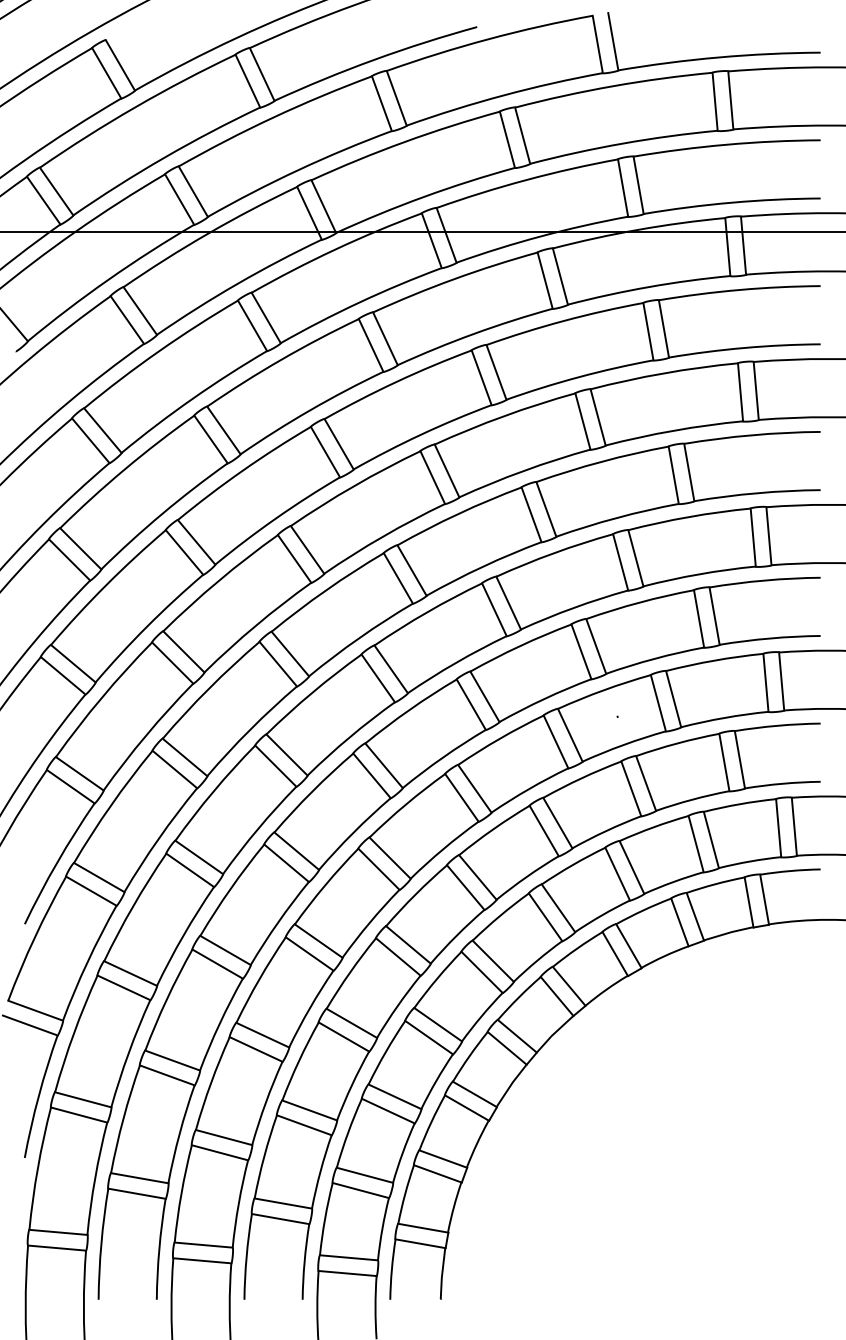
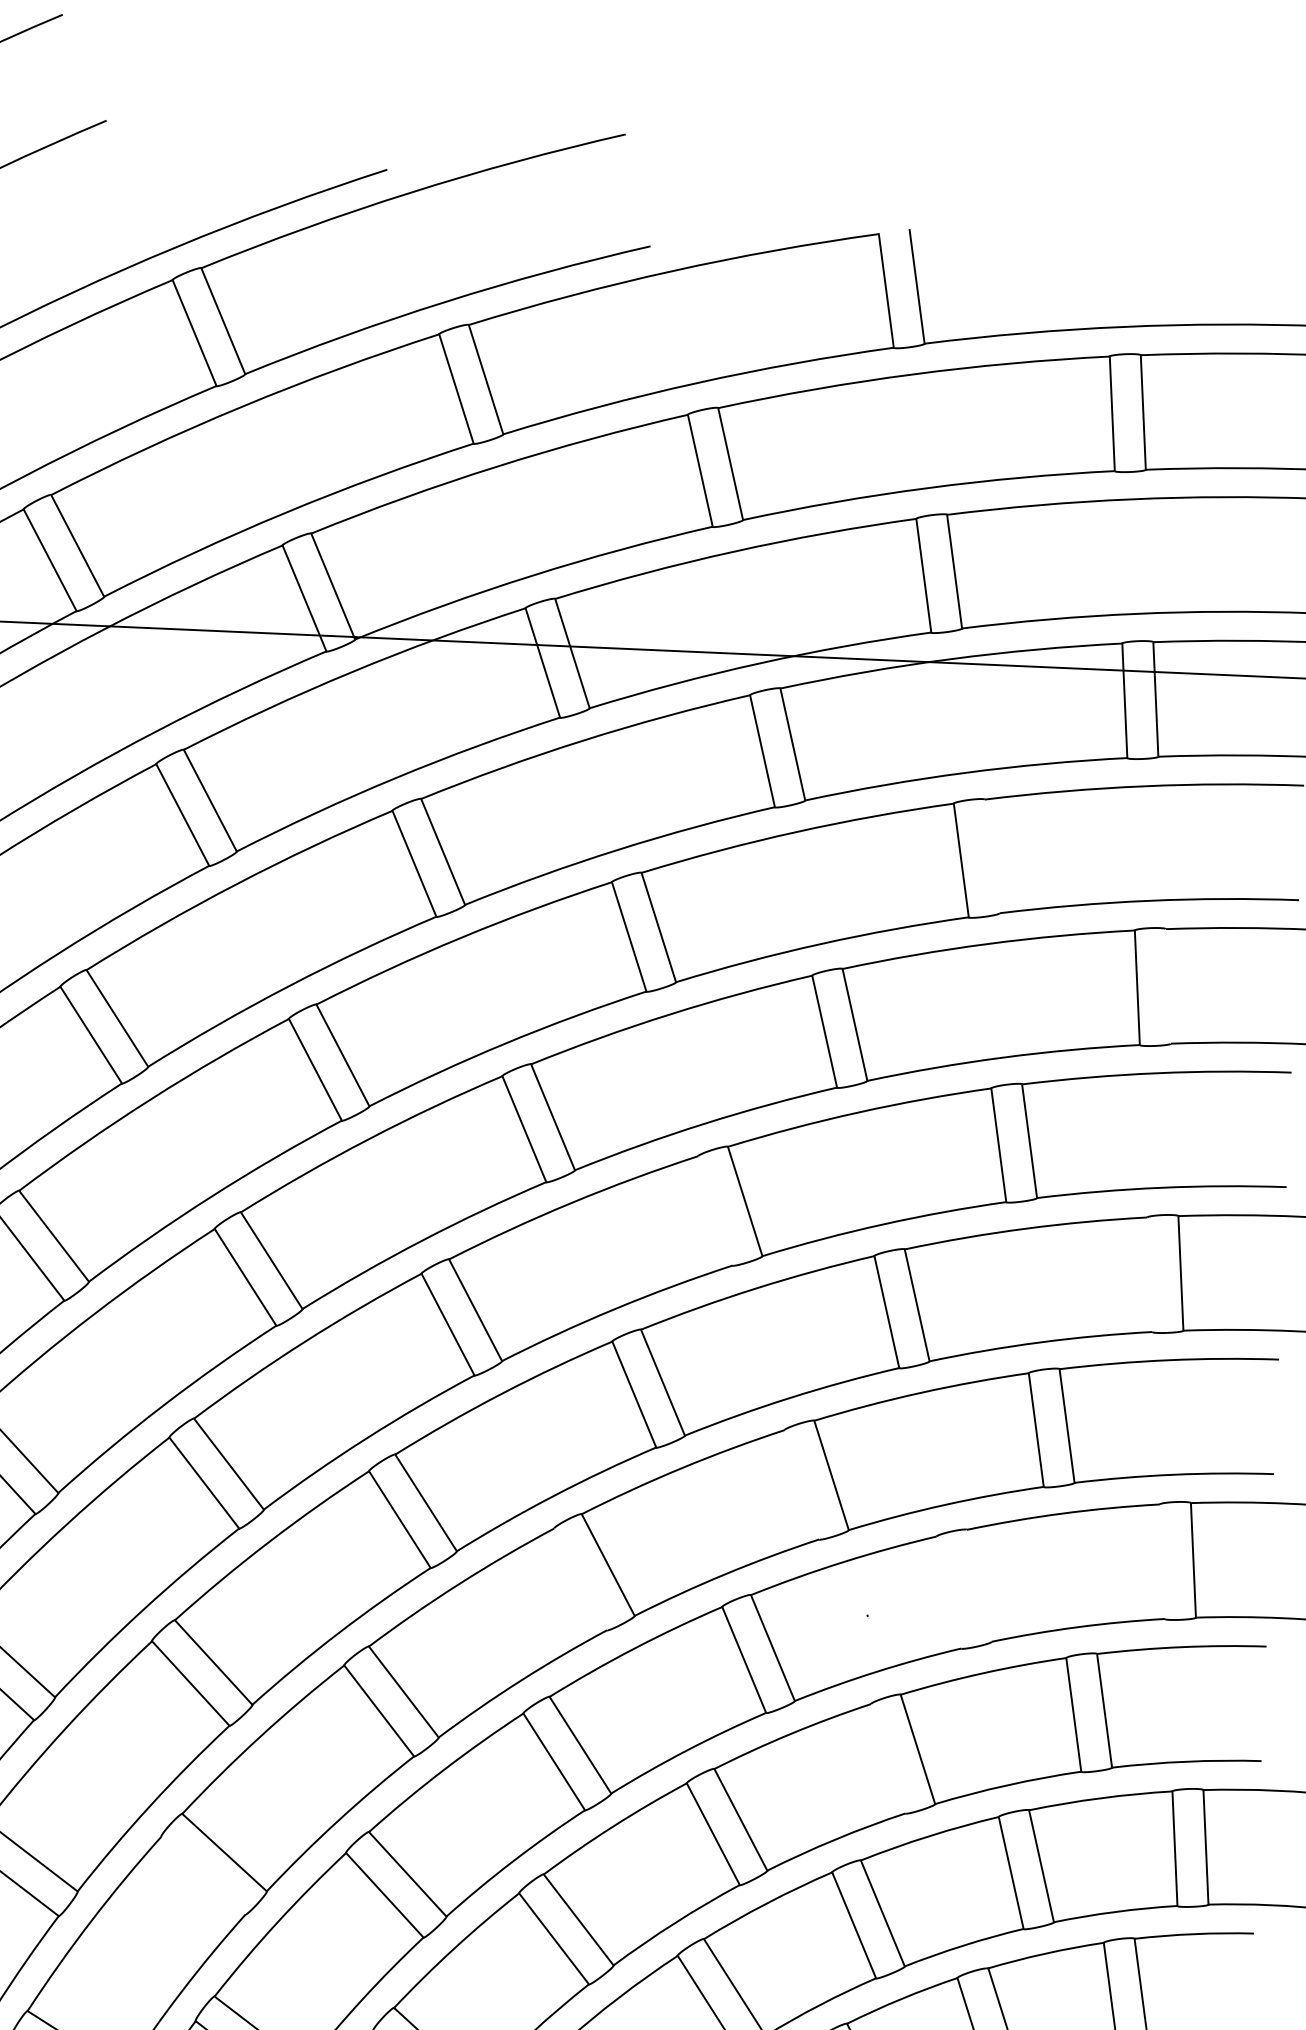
line: (663, 328) -> (991, 855), removed
line: (755, 390) -> (1166, 985), removed
line: (531, 514) -> (715, 1210), removed
line: (752, 537) -> (1148, 1274), removed
line: (581, 651) -> (802, 1484), removed
line: (765, 682) -> (1161, 1560), removed
line: (673, 699) -> (979, 1586), removed
line: (657, 703) -> (947, 1593), removed
line: (470, 704) -> (579, 1578), removed
line: (631, 788) -> (888, 1758), removed
line: (286, 862) -> (203, 1874), removed

